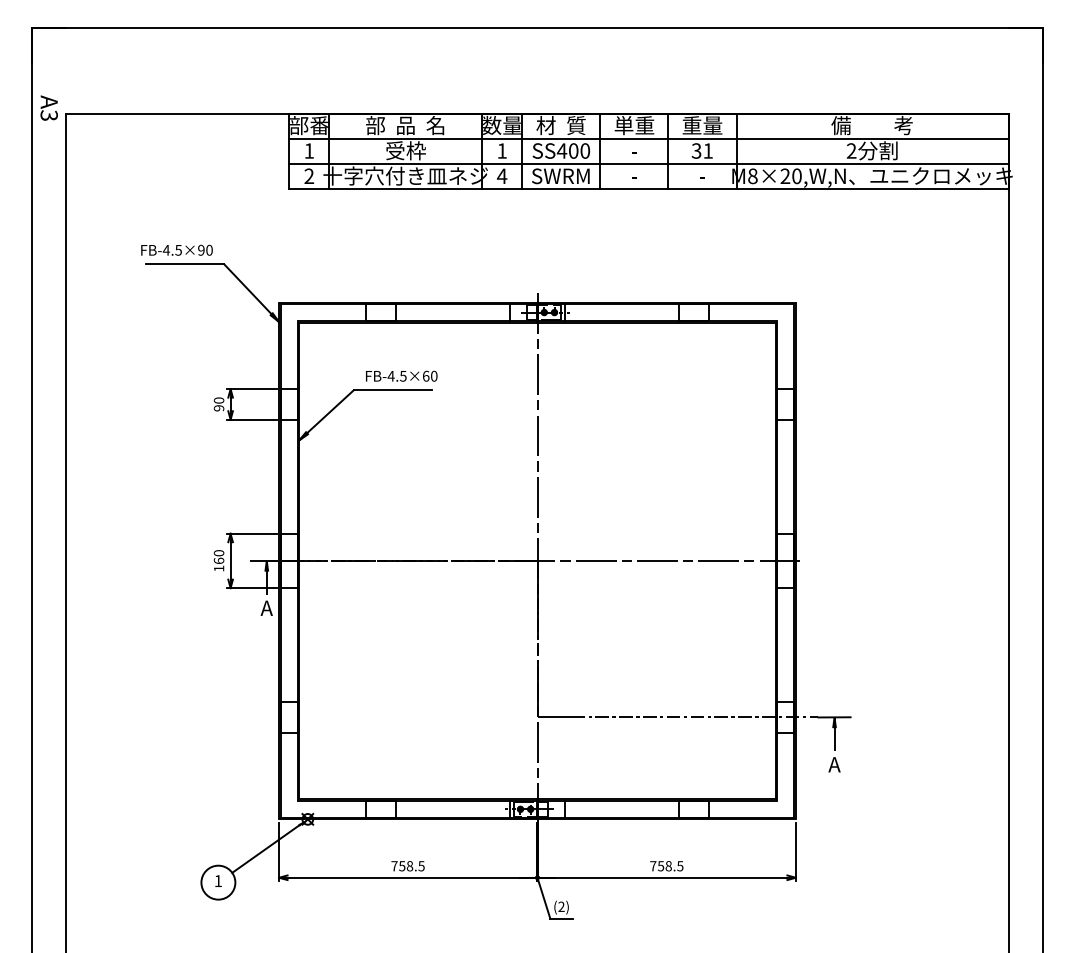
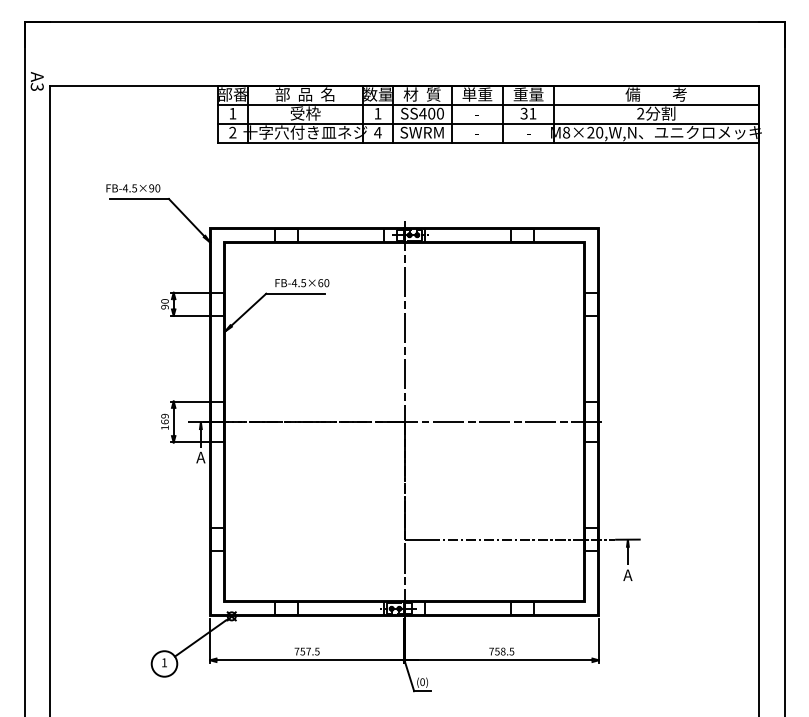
text: (219, 553) -> (165, 416), 160 -> 169
text: (409, 866) -> (308, 651), 758.5 -> 757.5
text: (561, 906) -> (422, 681), (2) -> (0)

